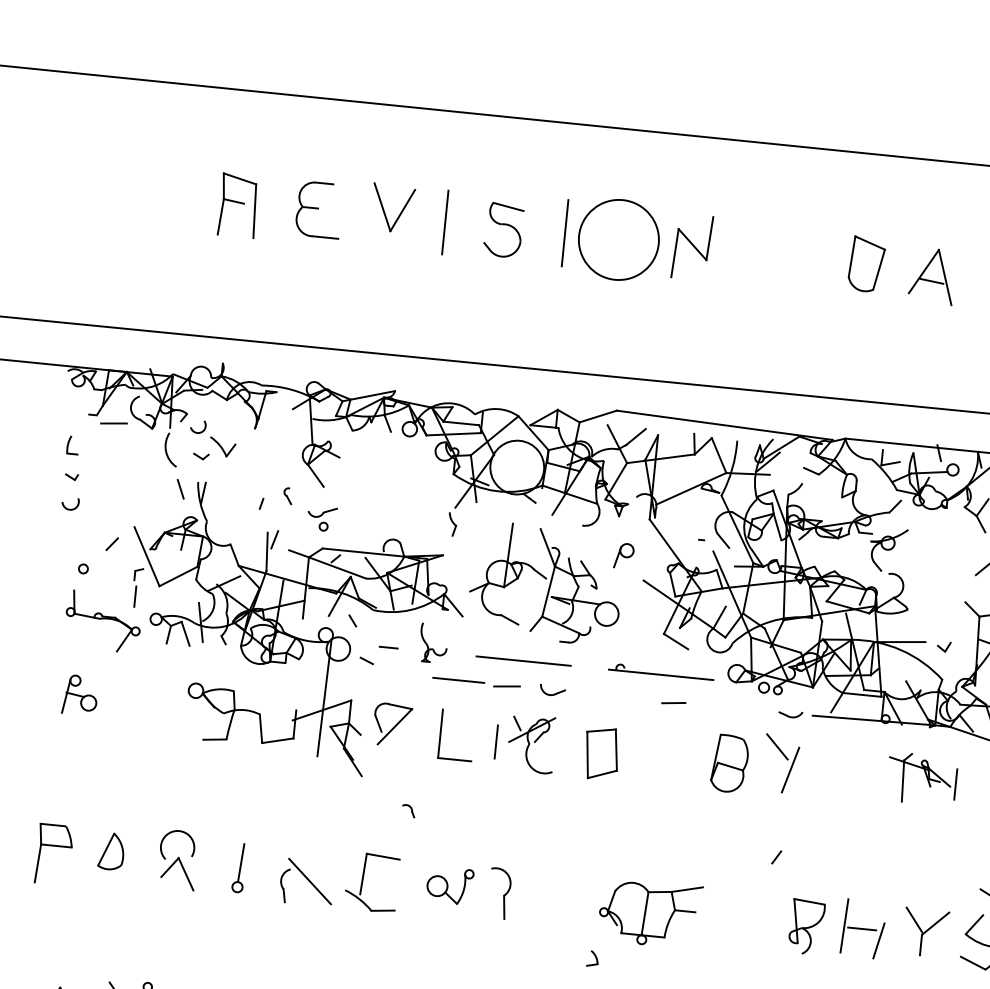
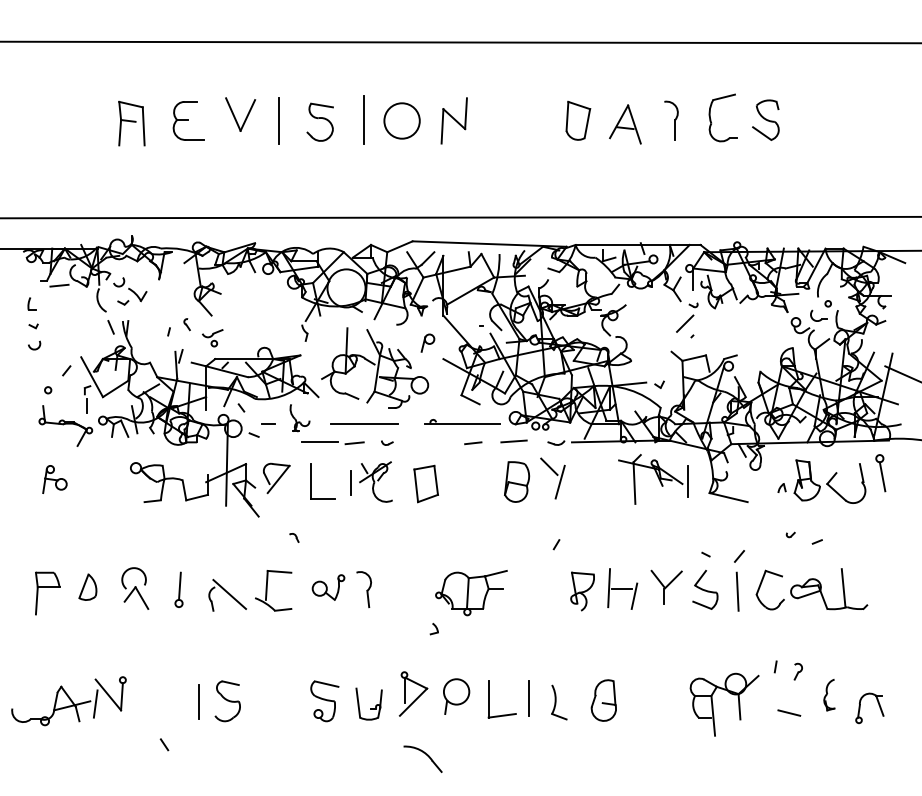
circle: (618, 239) -> (401, 120), size x0.62
part: (553, 689) -> (387, 442), size x0.62
line: (730, 706) -> (513, 441), added
part: (922, 779) -> (653, 479), size x1.43

